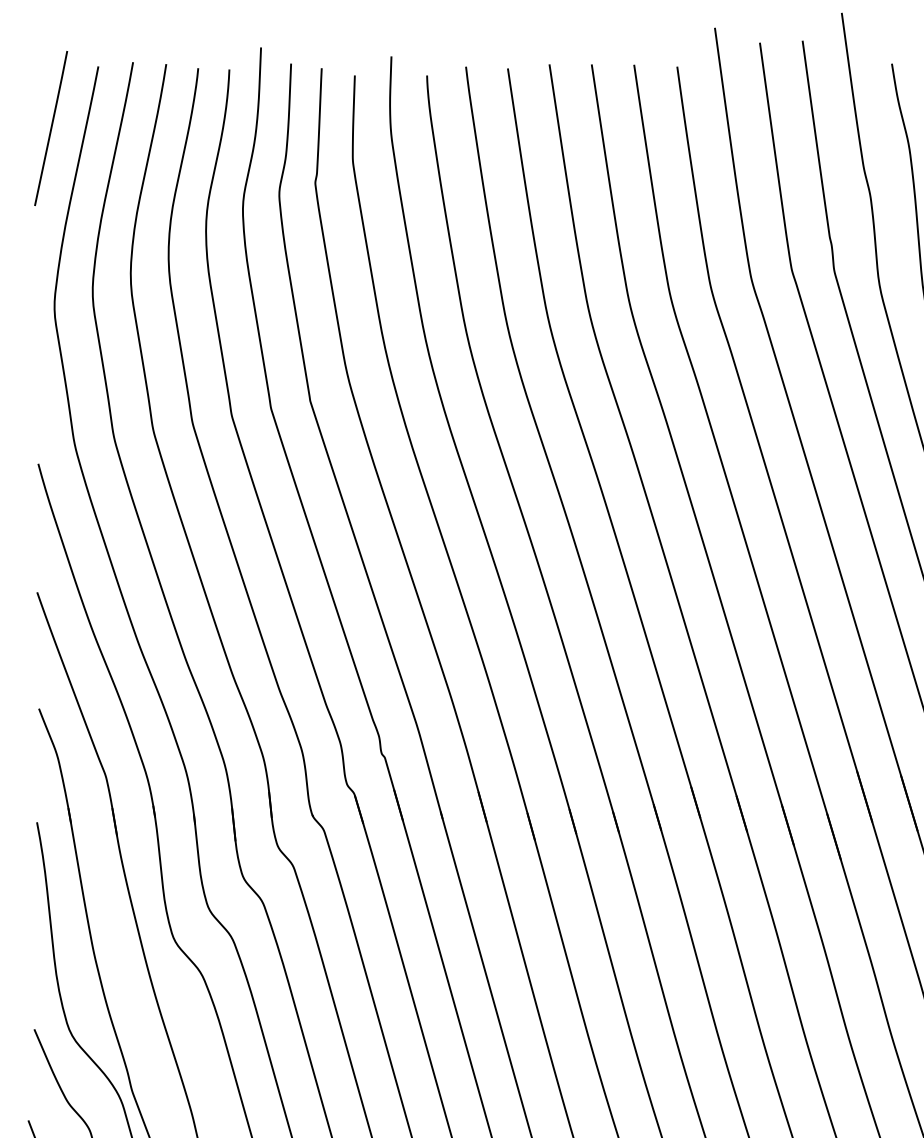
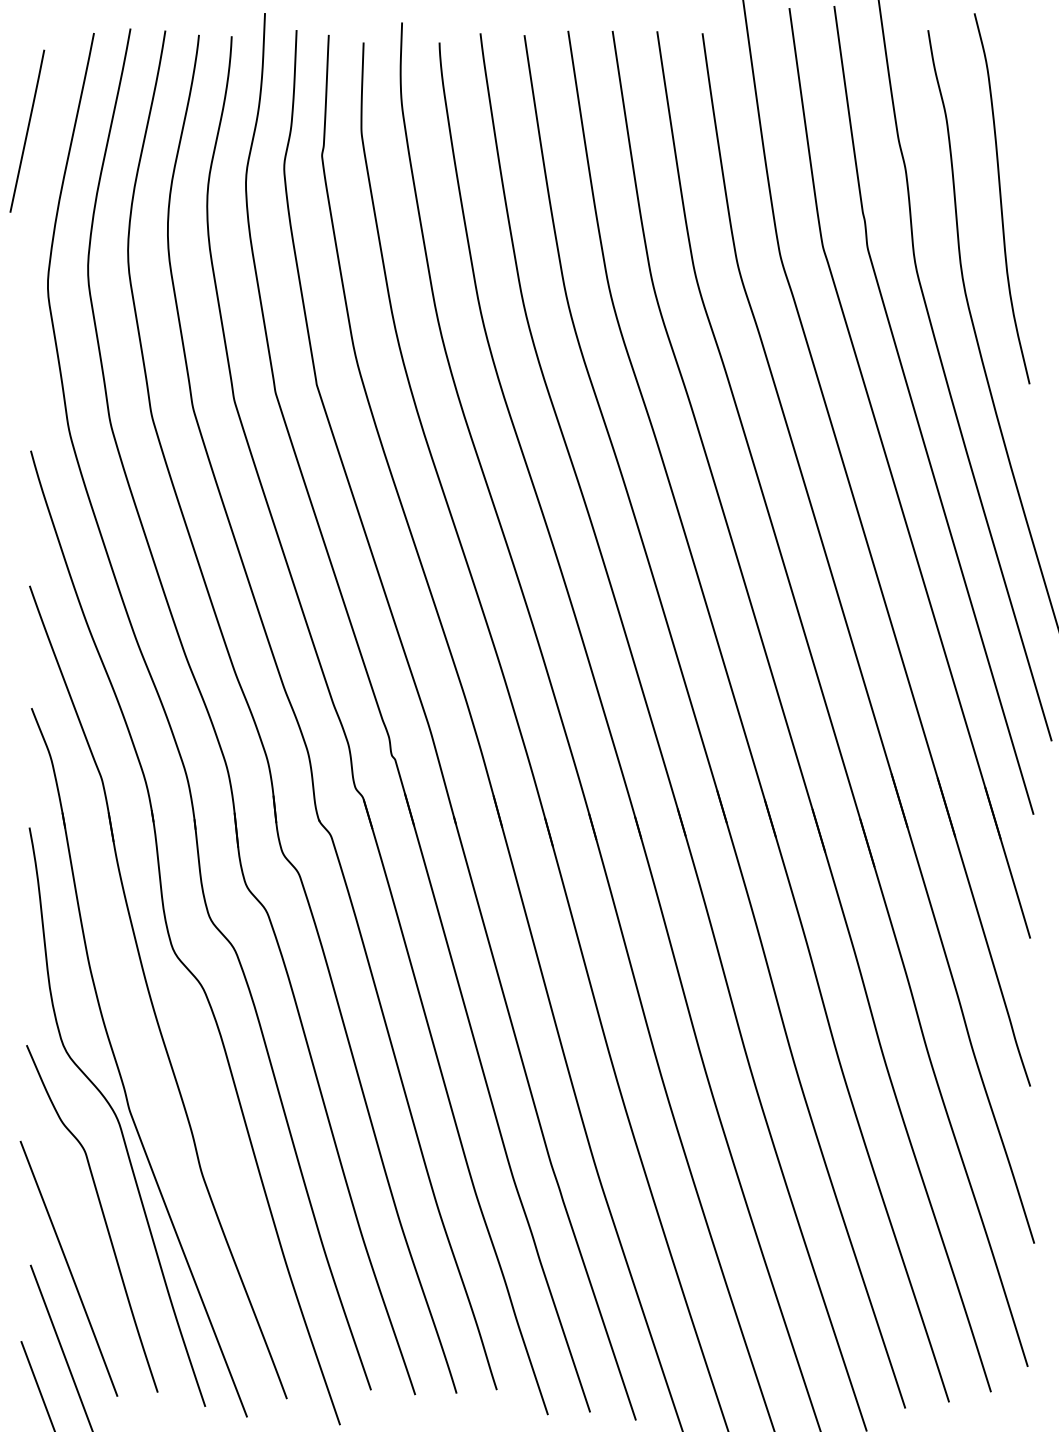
line: (51, 127) -> (27, 130), moved

